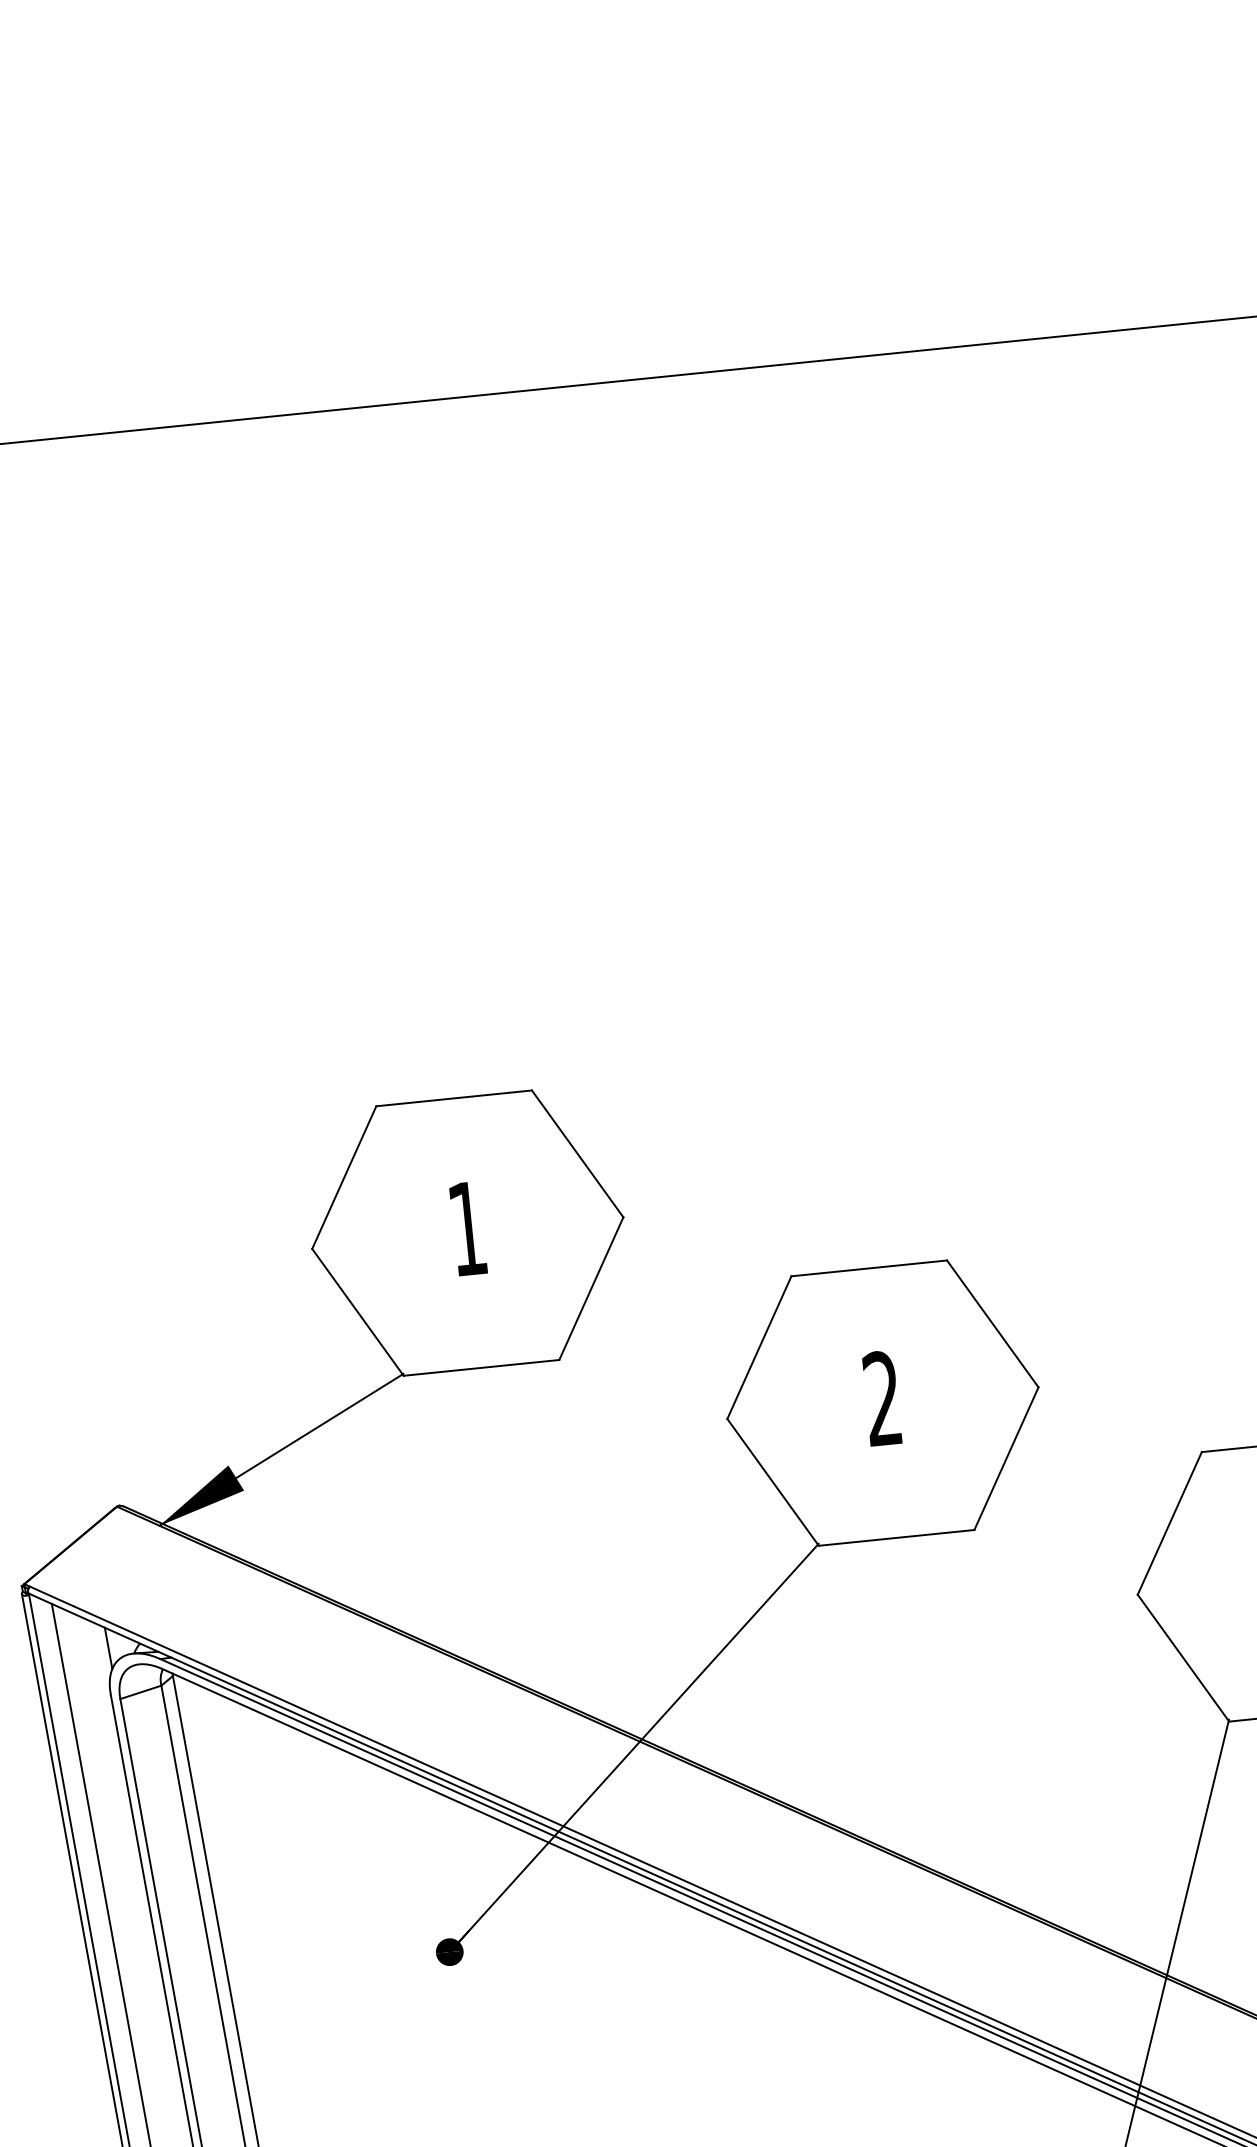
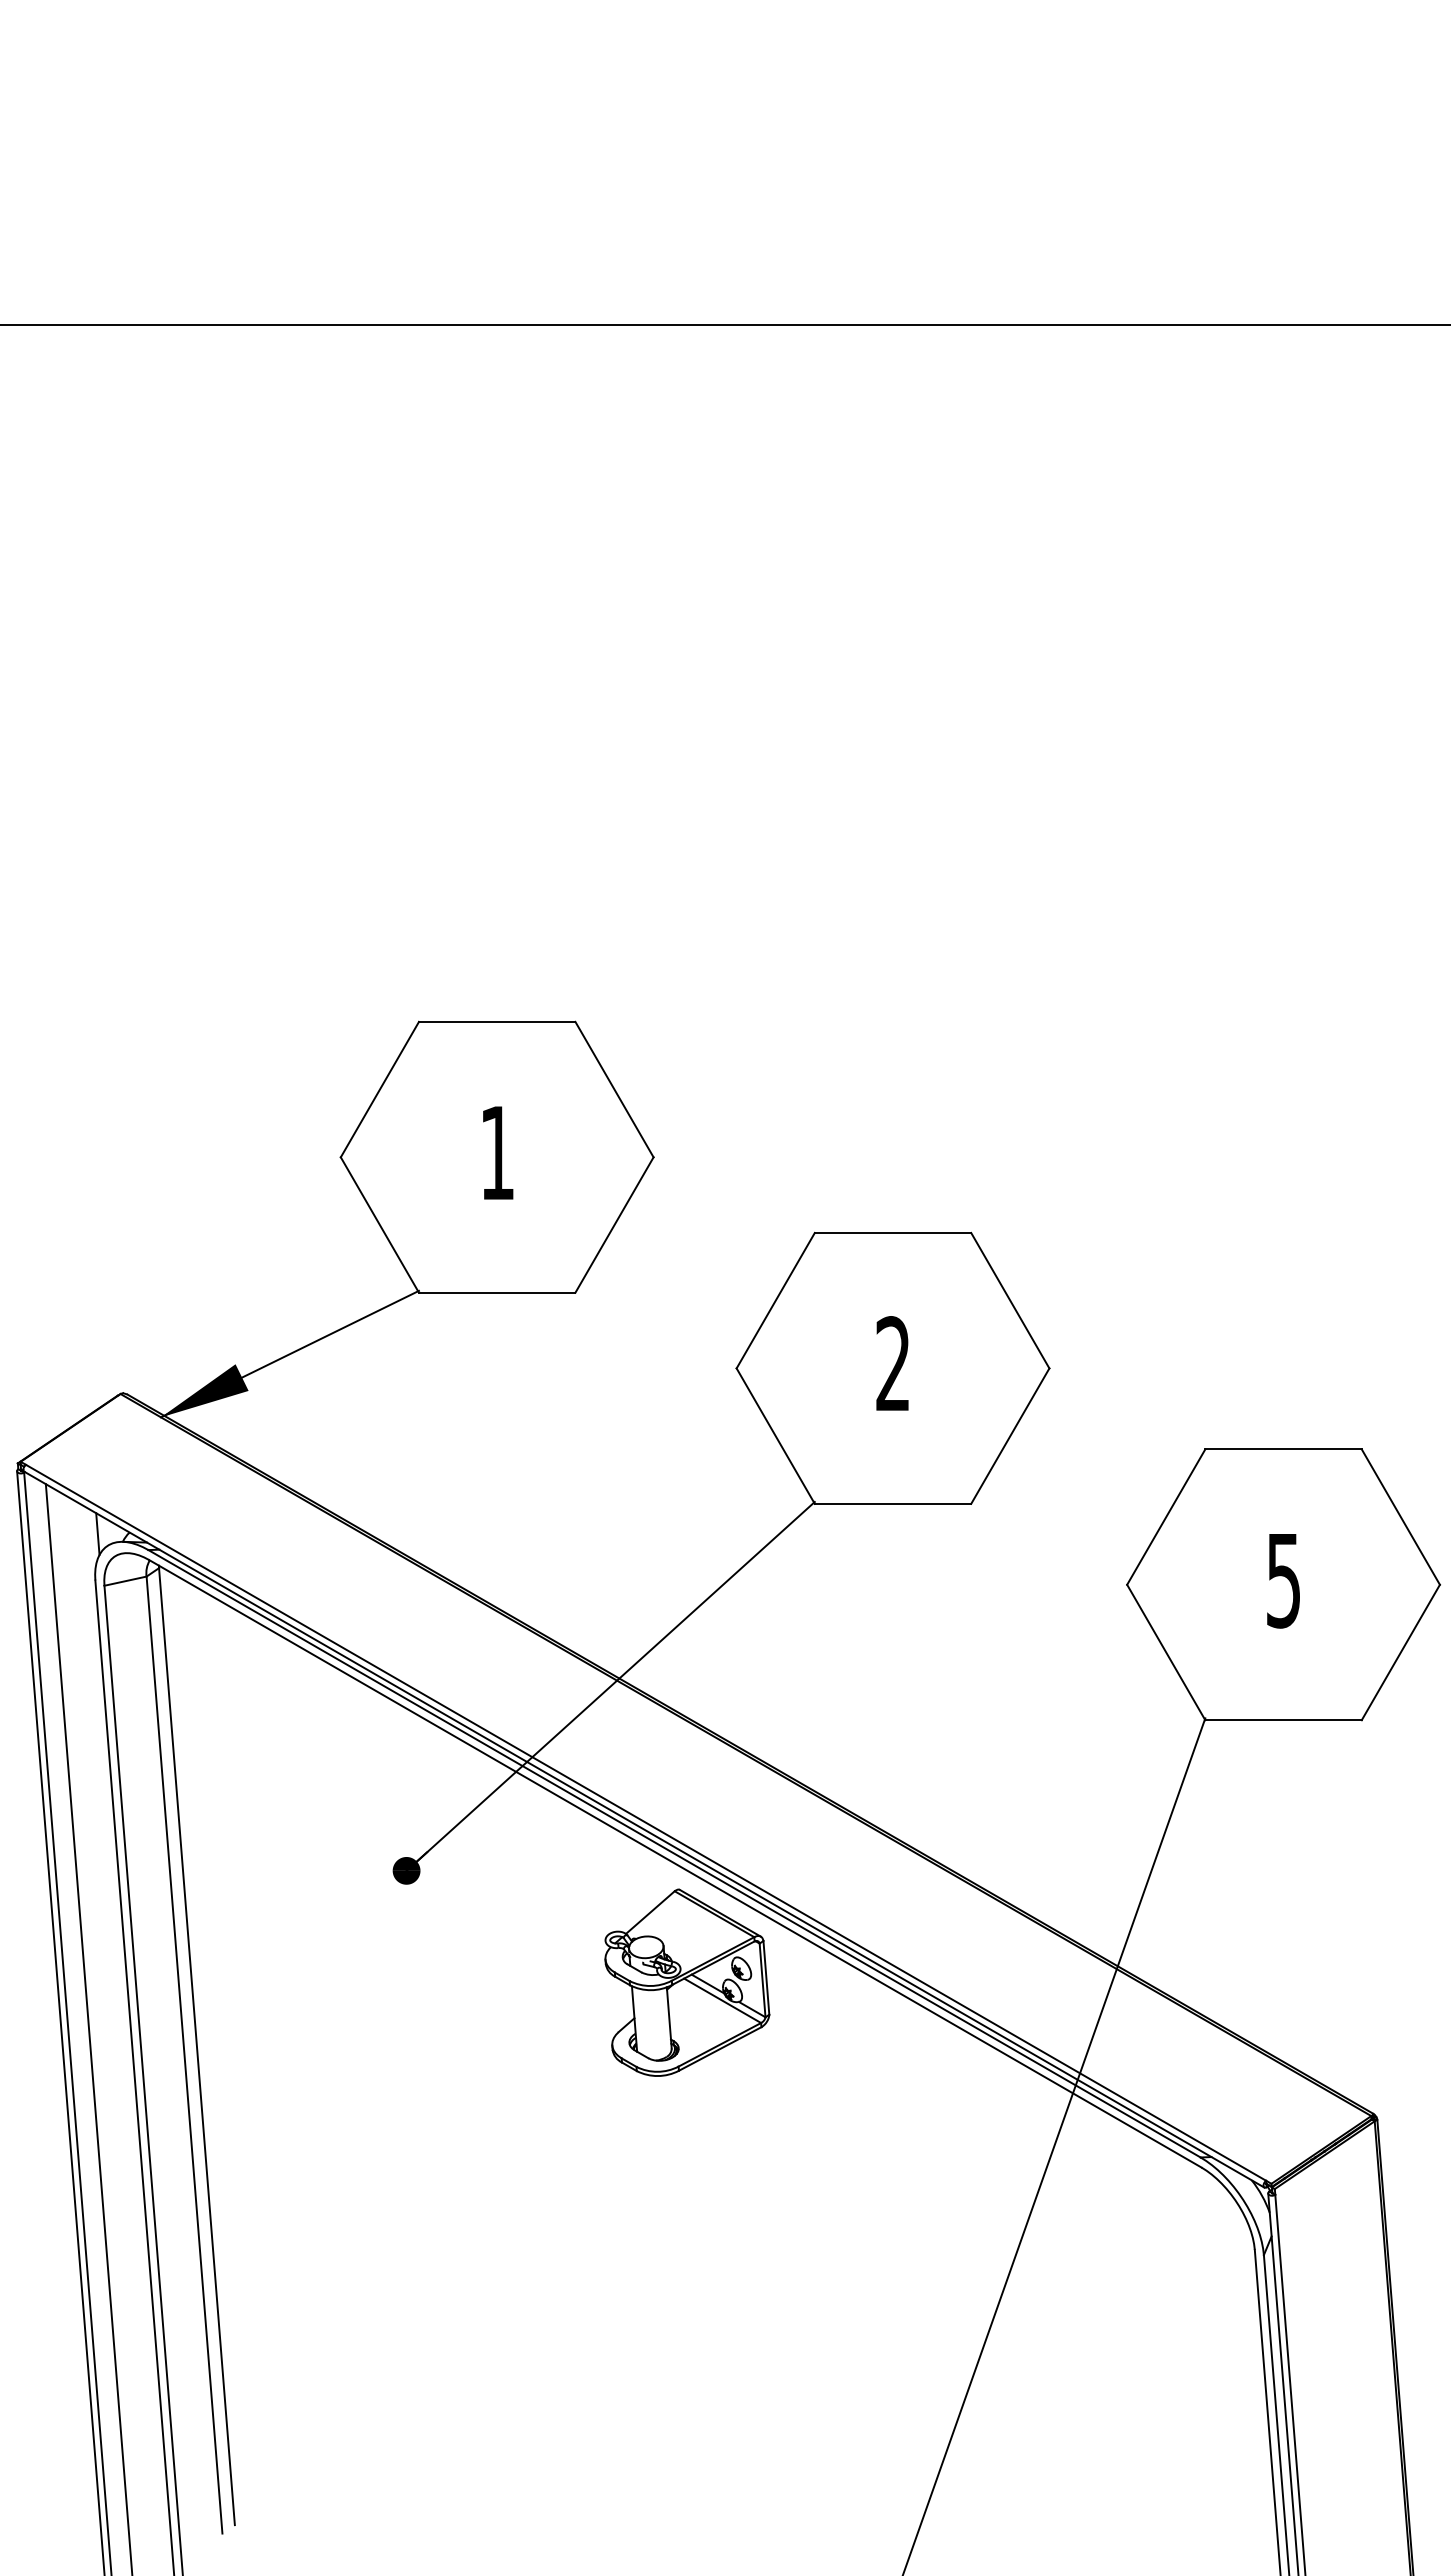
part: (740, 2034) -> (687, 1982), added

